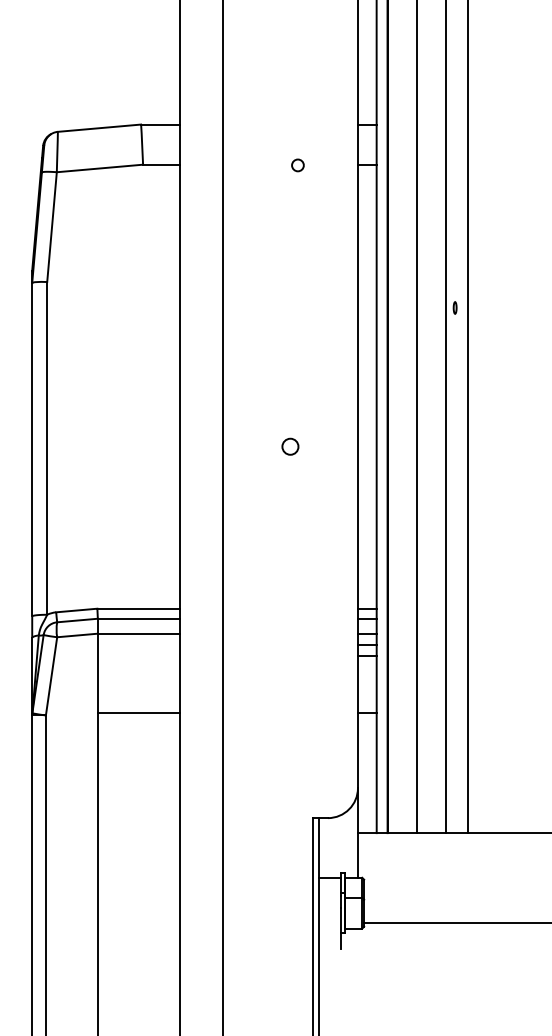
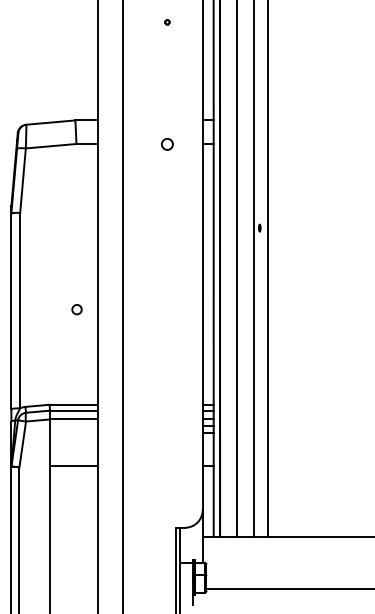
circle: (298, 165) -> (167, 144), size x1.6
circle: (289, 446) -> (76, 309), moved

